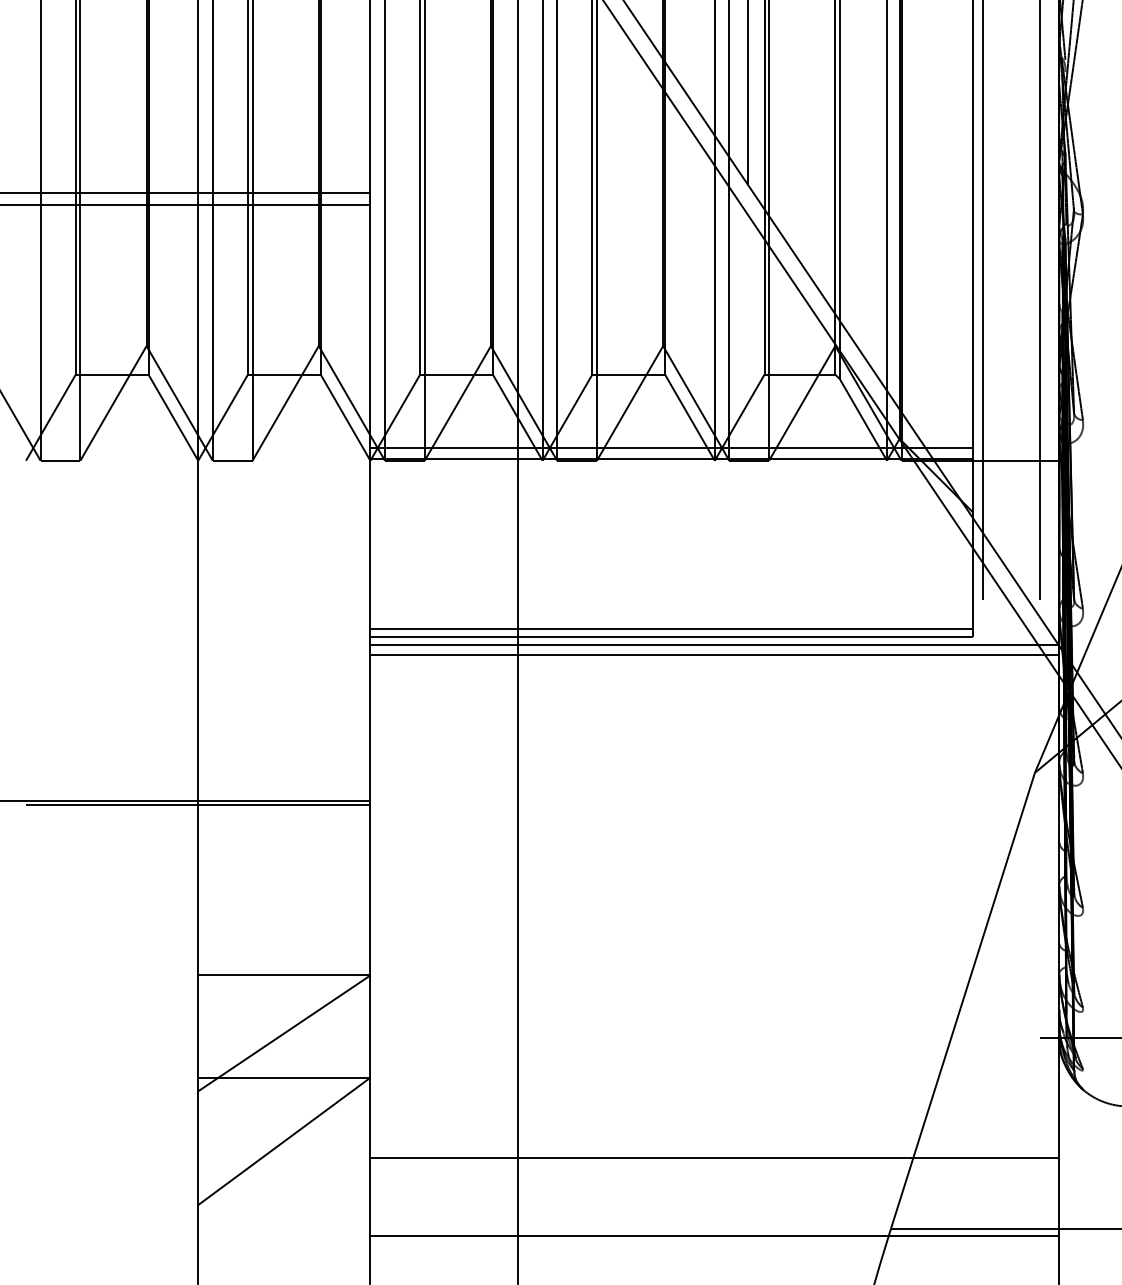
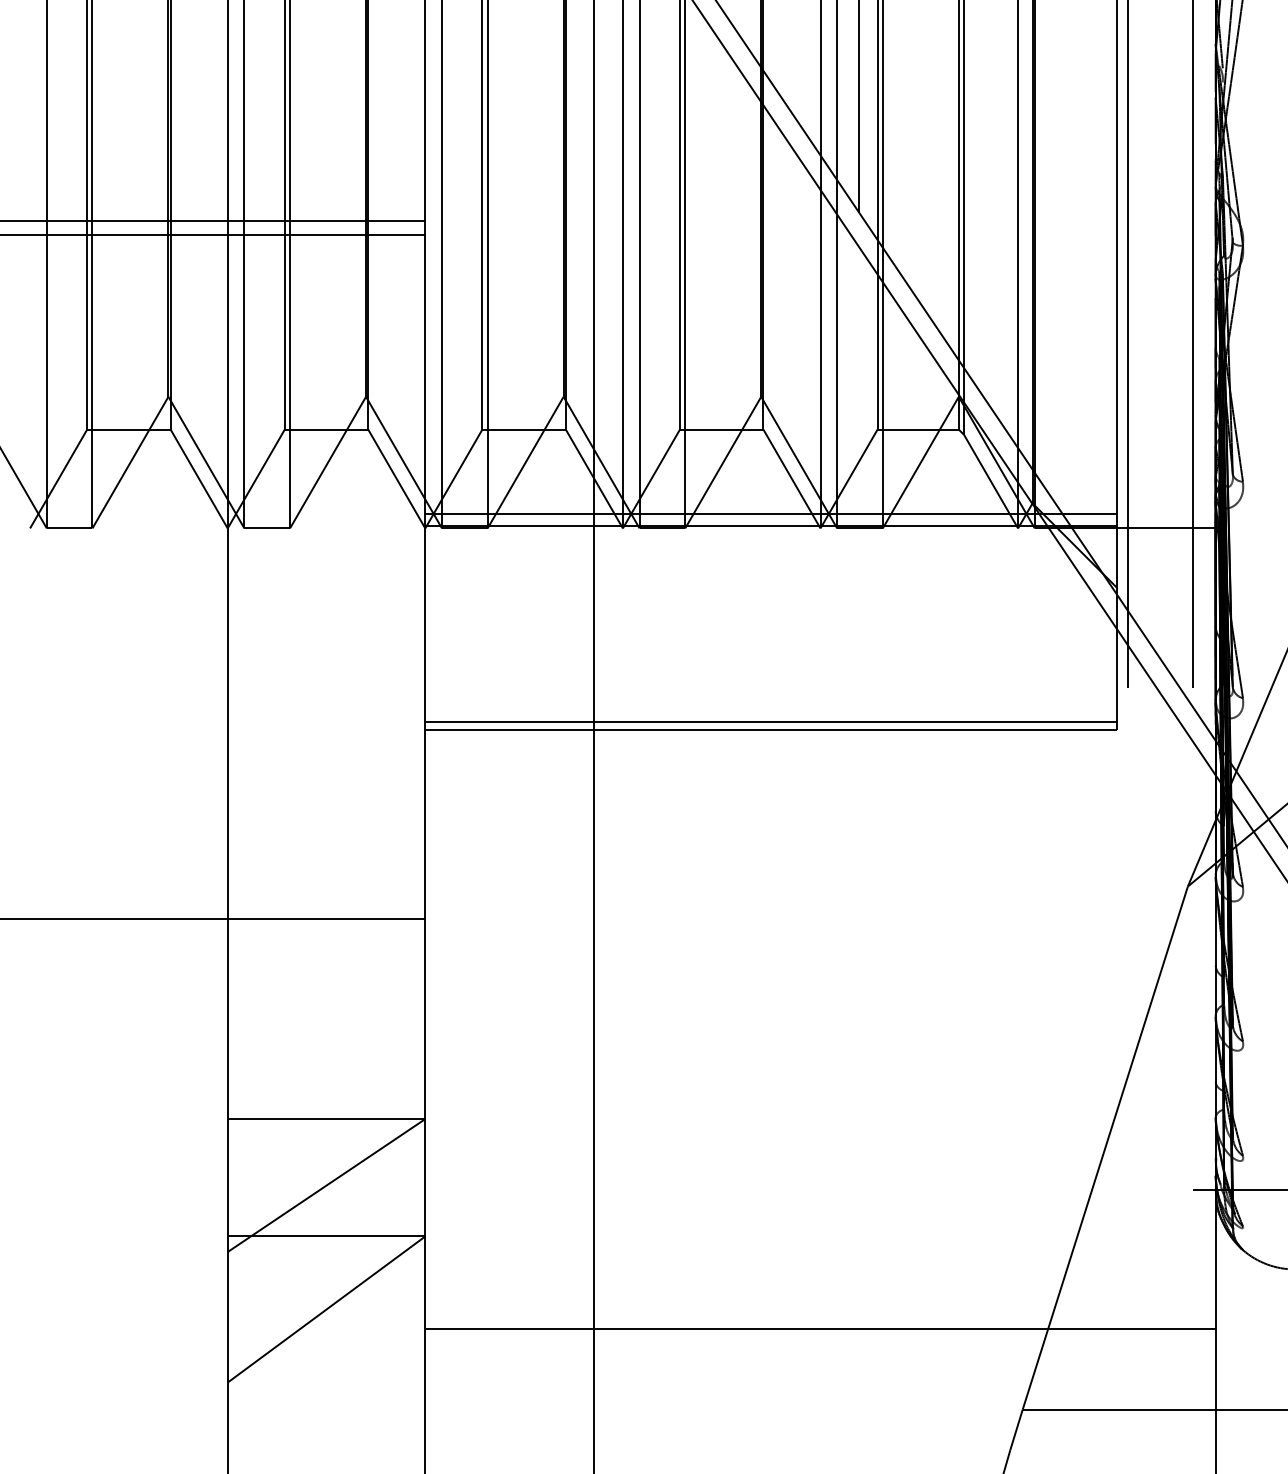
line: (714, 644) -> (820, 739), removed
line: (714, 655) -> (820, 751), removed
line: (198, 805) -> (227, 923), removed
line: (714, 1236) -> (820, 1418), removed

